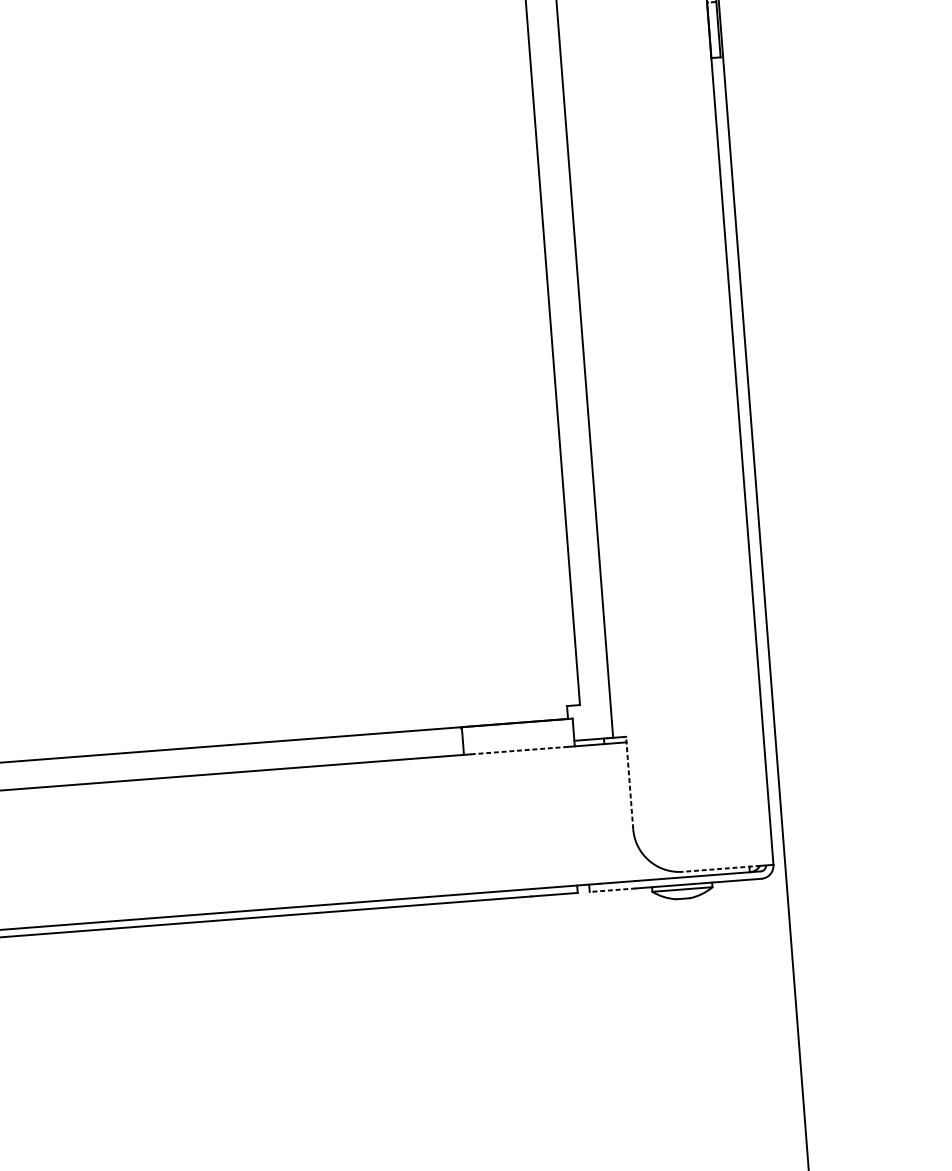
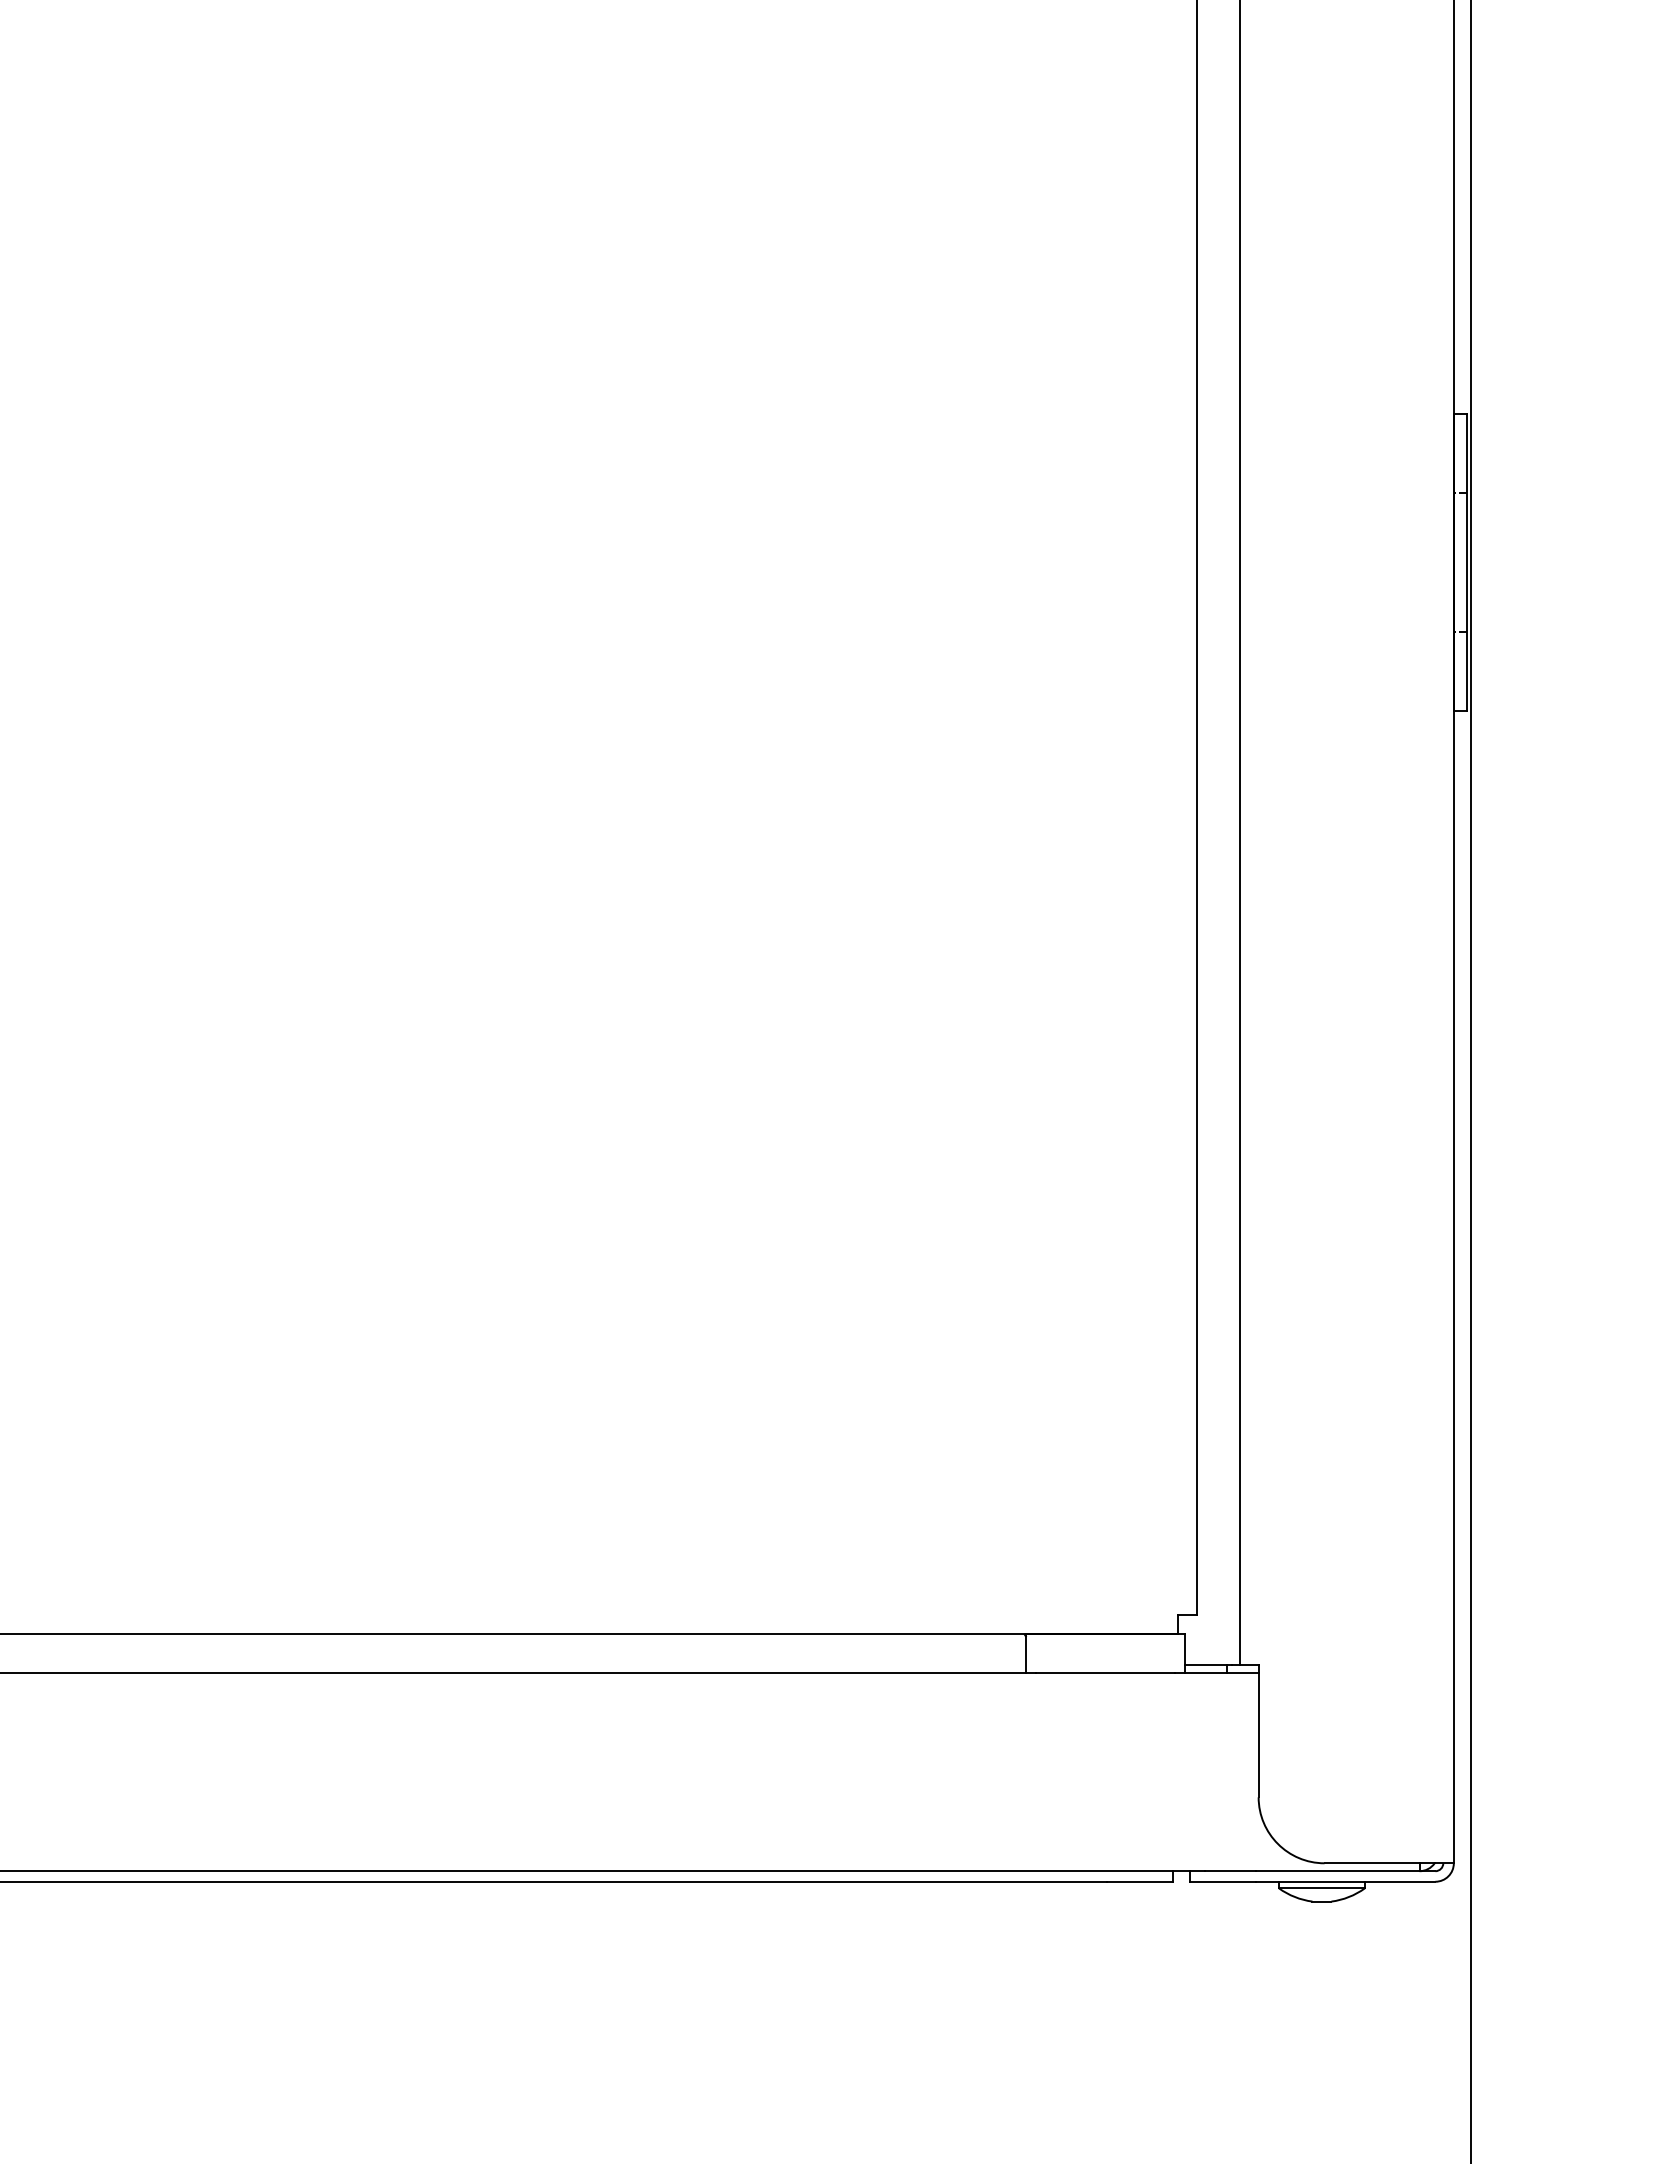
line: (520, 750) -> (1106, 1673), dashed -> solid
line: (629, 783) -> (1258, 1731), dashed -> solid
line: (721, 869) -> (1379, 1863), dashed -> solid
line: (613, 890) -> (1223, 1881), dashed -> solid

